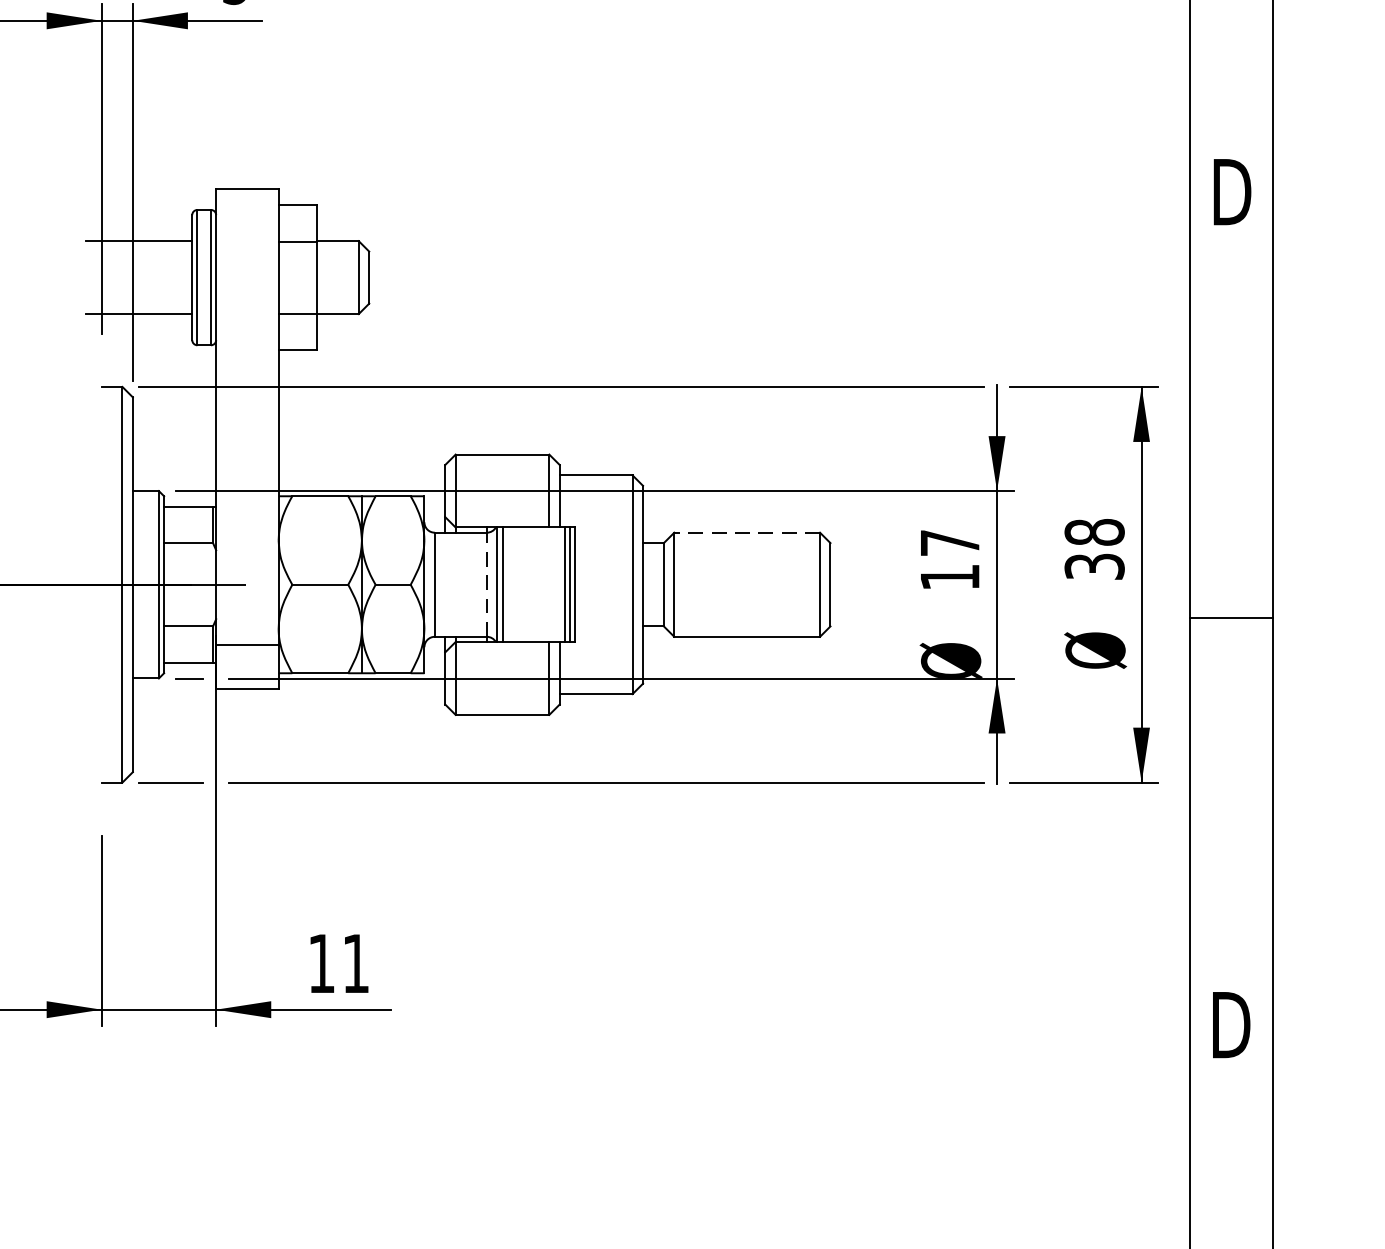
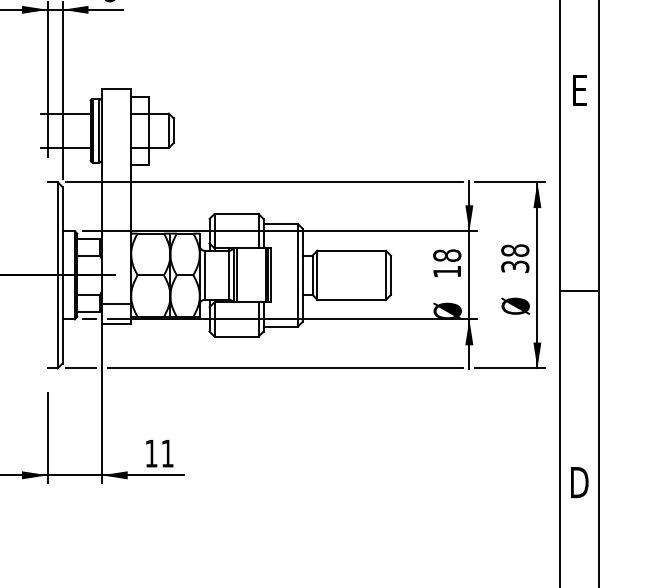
text: (1231, 192) -> (579, 90), D -> E
line: (746, 532) -> (351, 250), dashed -> solid
text: (950, 542) -> (447, 255), 17 -> 18
line: (487, 585) -> (229, 275), dashed -> solid

